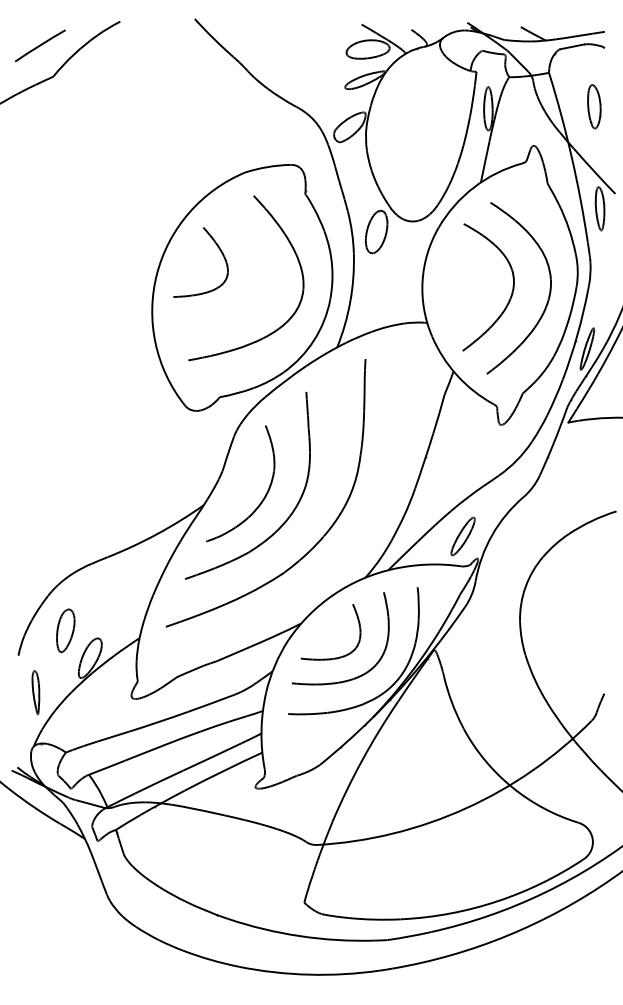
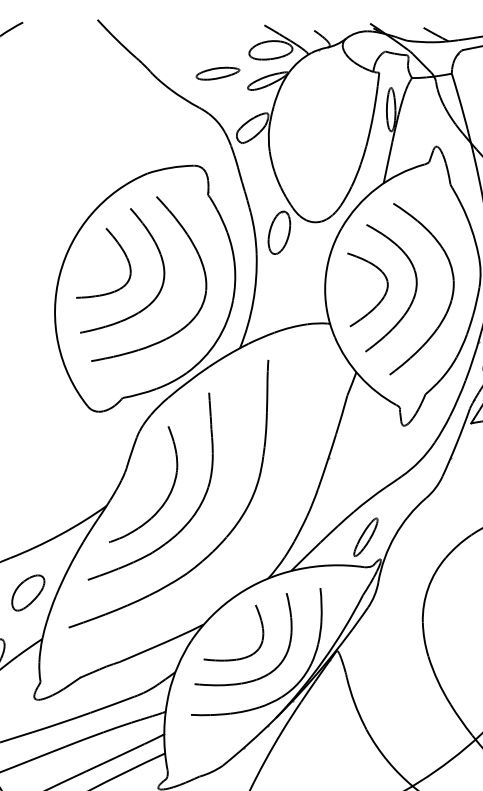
part: (315, 72) -> (218, 73), added
part: (257, 256) -> (160, 257), added
part: (476, 300) -> (379, 301), added
part: (125, 591) -> (28, 592), added

